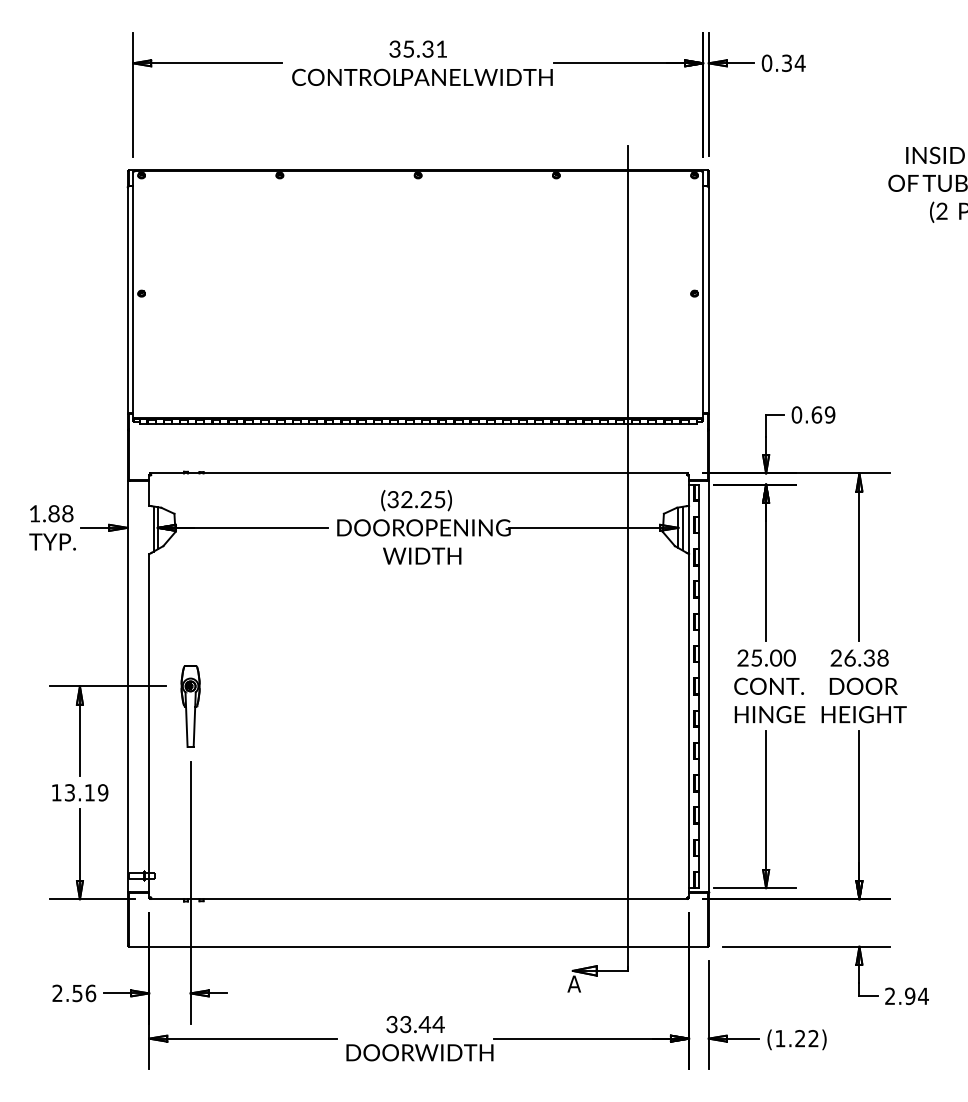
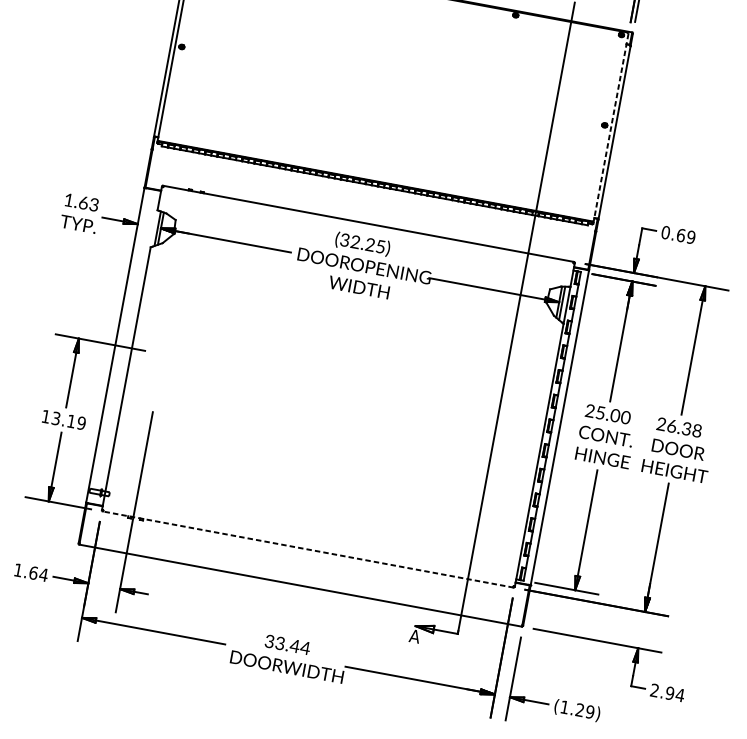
line: (703, 295) -> (611, 128), solid -> dashed
text: (60, 513) -> (88, 203), 1.88 -> 1.63
part: (190, 706) -> (160, 369), removed
line: (419, 899) -> (308, 549), solid -> dashed
text: (74, 993) -> (31, 572), 2.56 -> 1.64
text: (813, 1038) -> (590, 711), (1.22) -> (1.29)

